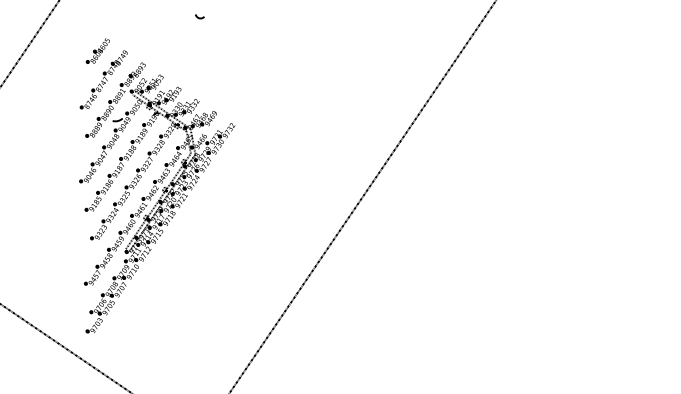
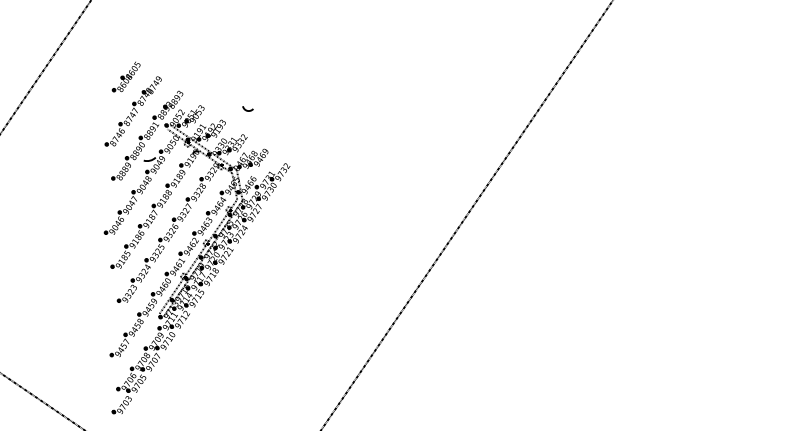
arc: (198, 16) -> (246, 108), moved

